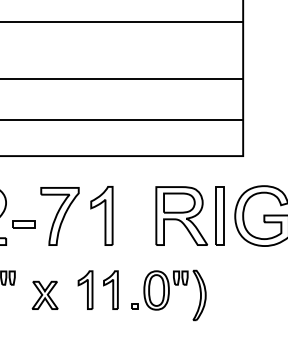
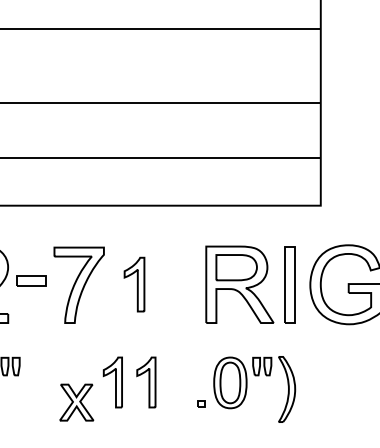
part: (101, 215) -> (133, 284), size x0.7
part: (23, 224) -> (31, 281), moved
part: (44, 294) -> (75, 401), moved
part: (168, 295) -> (246, 389), moved

